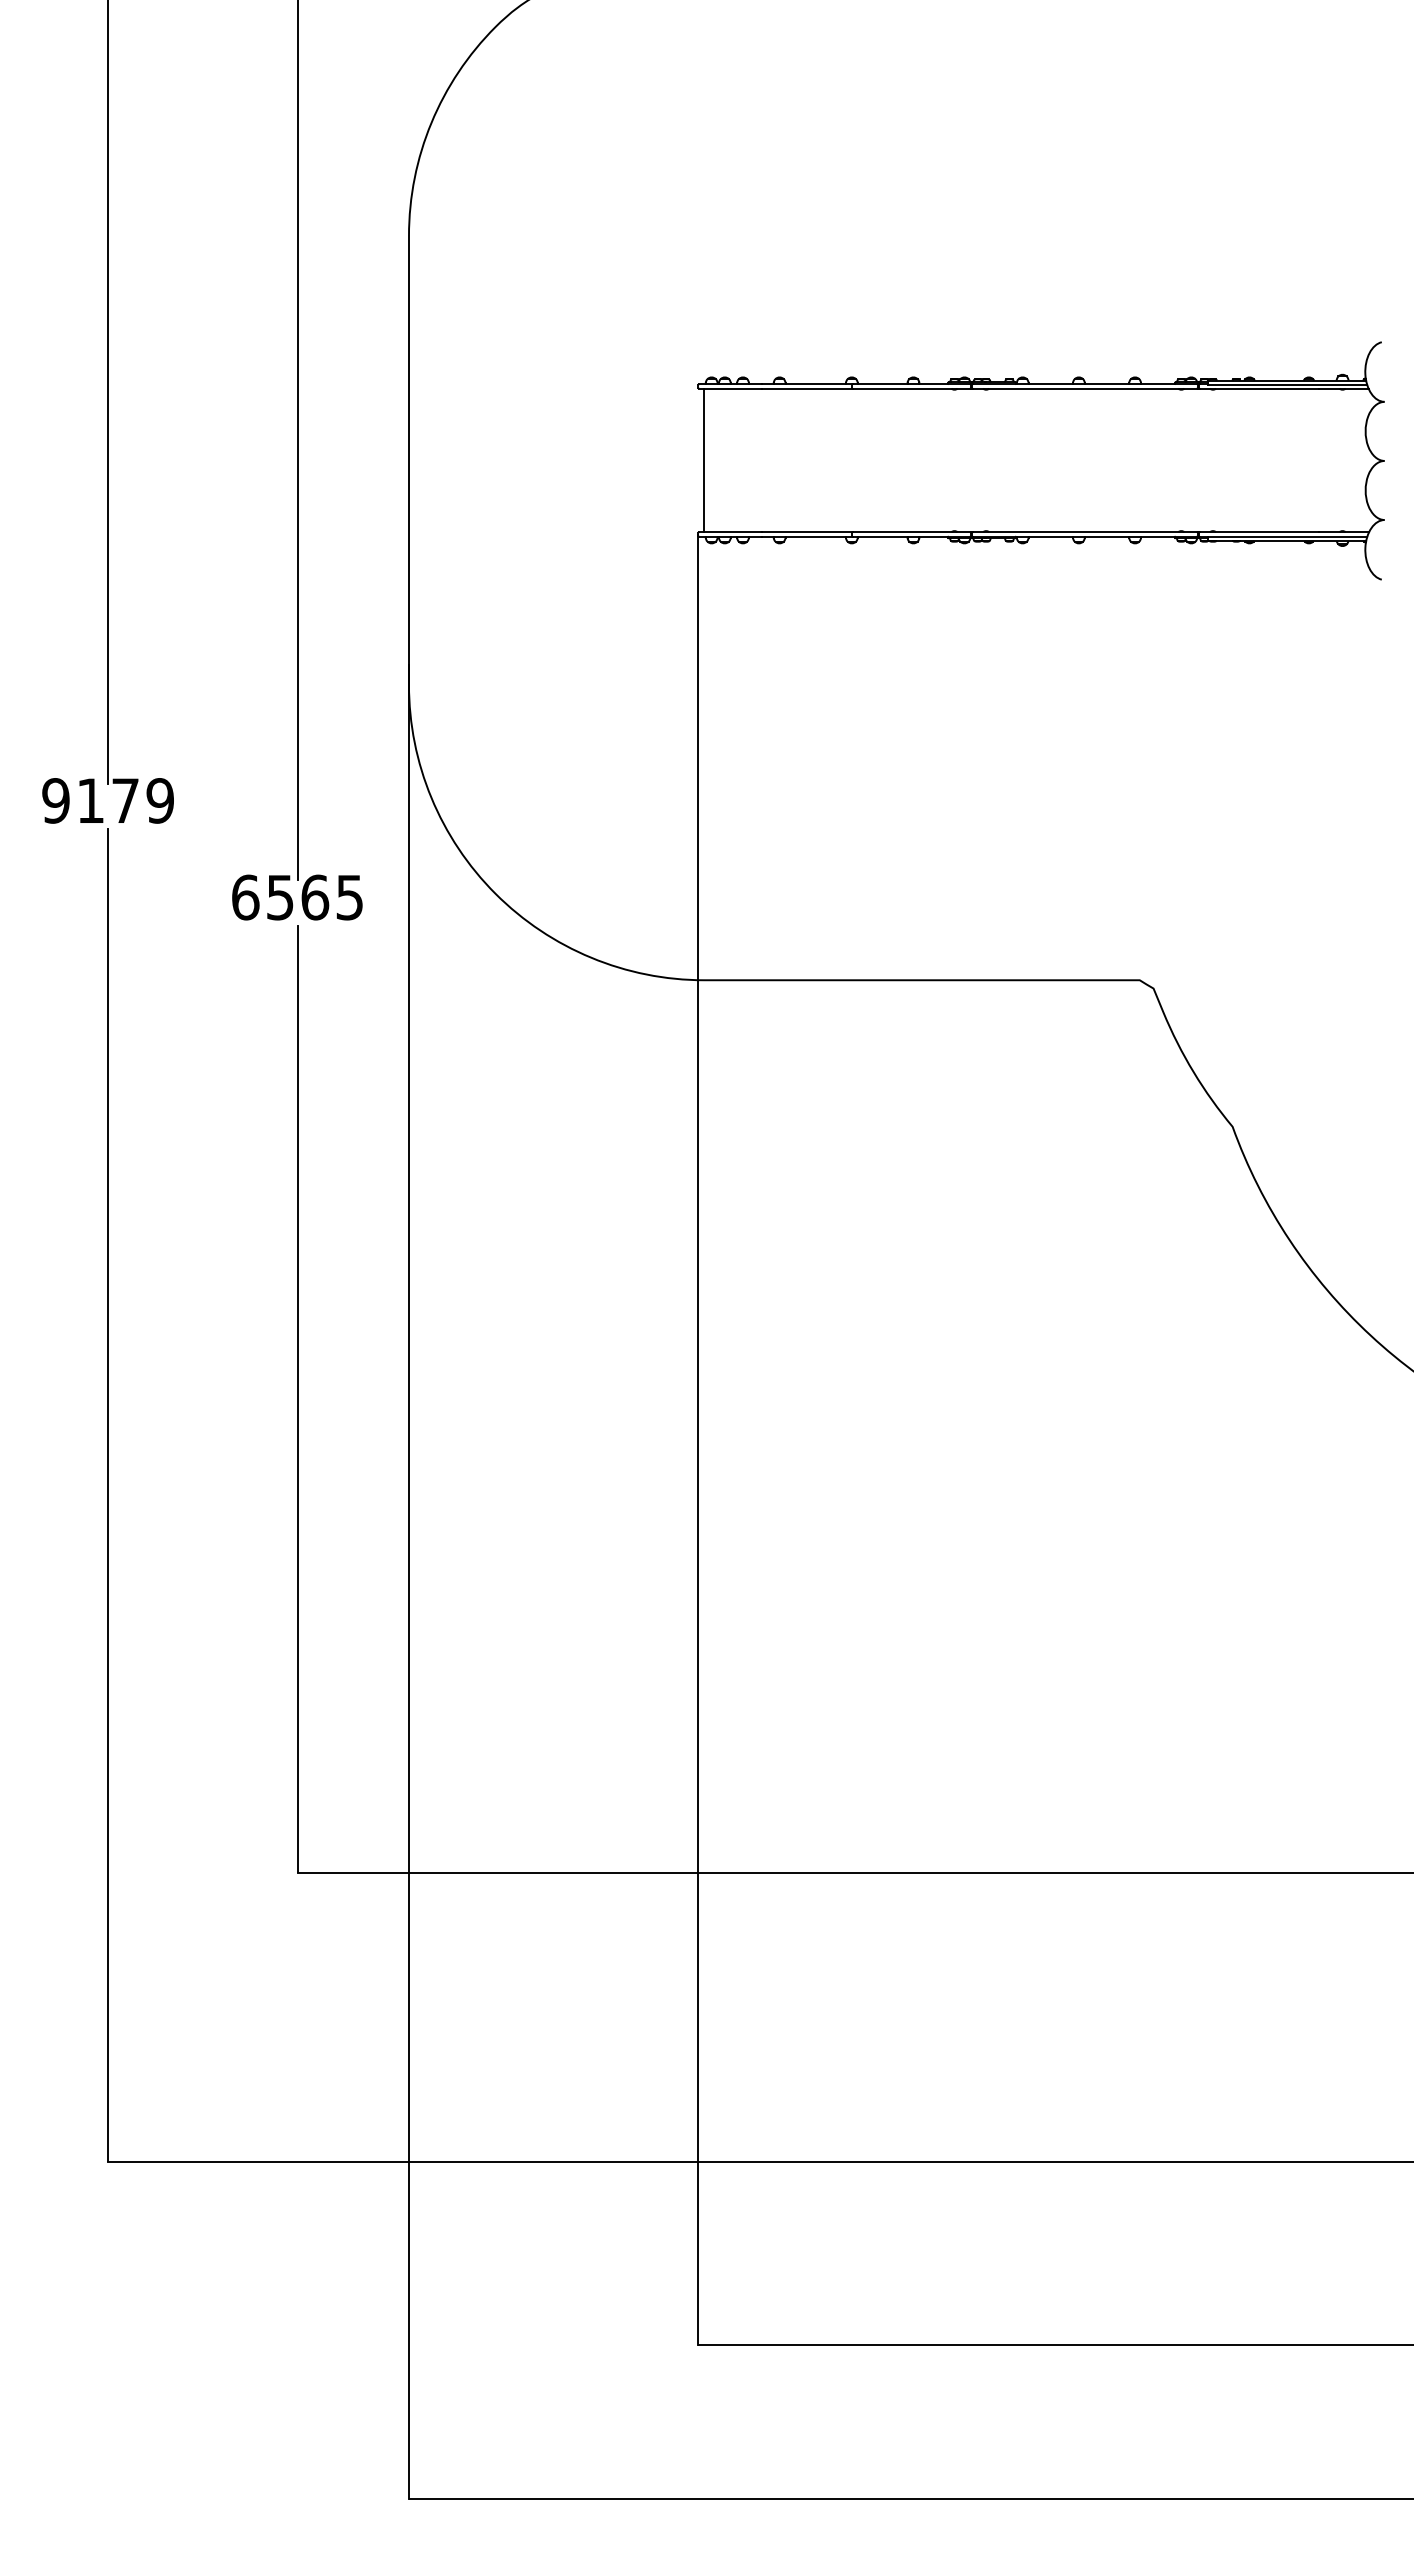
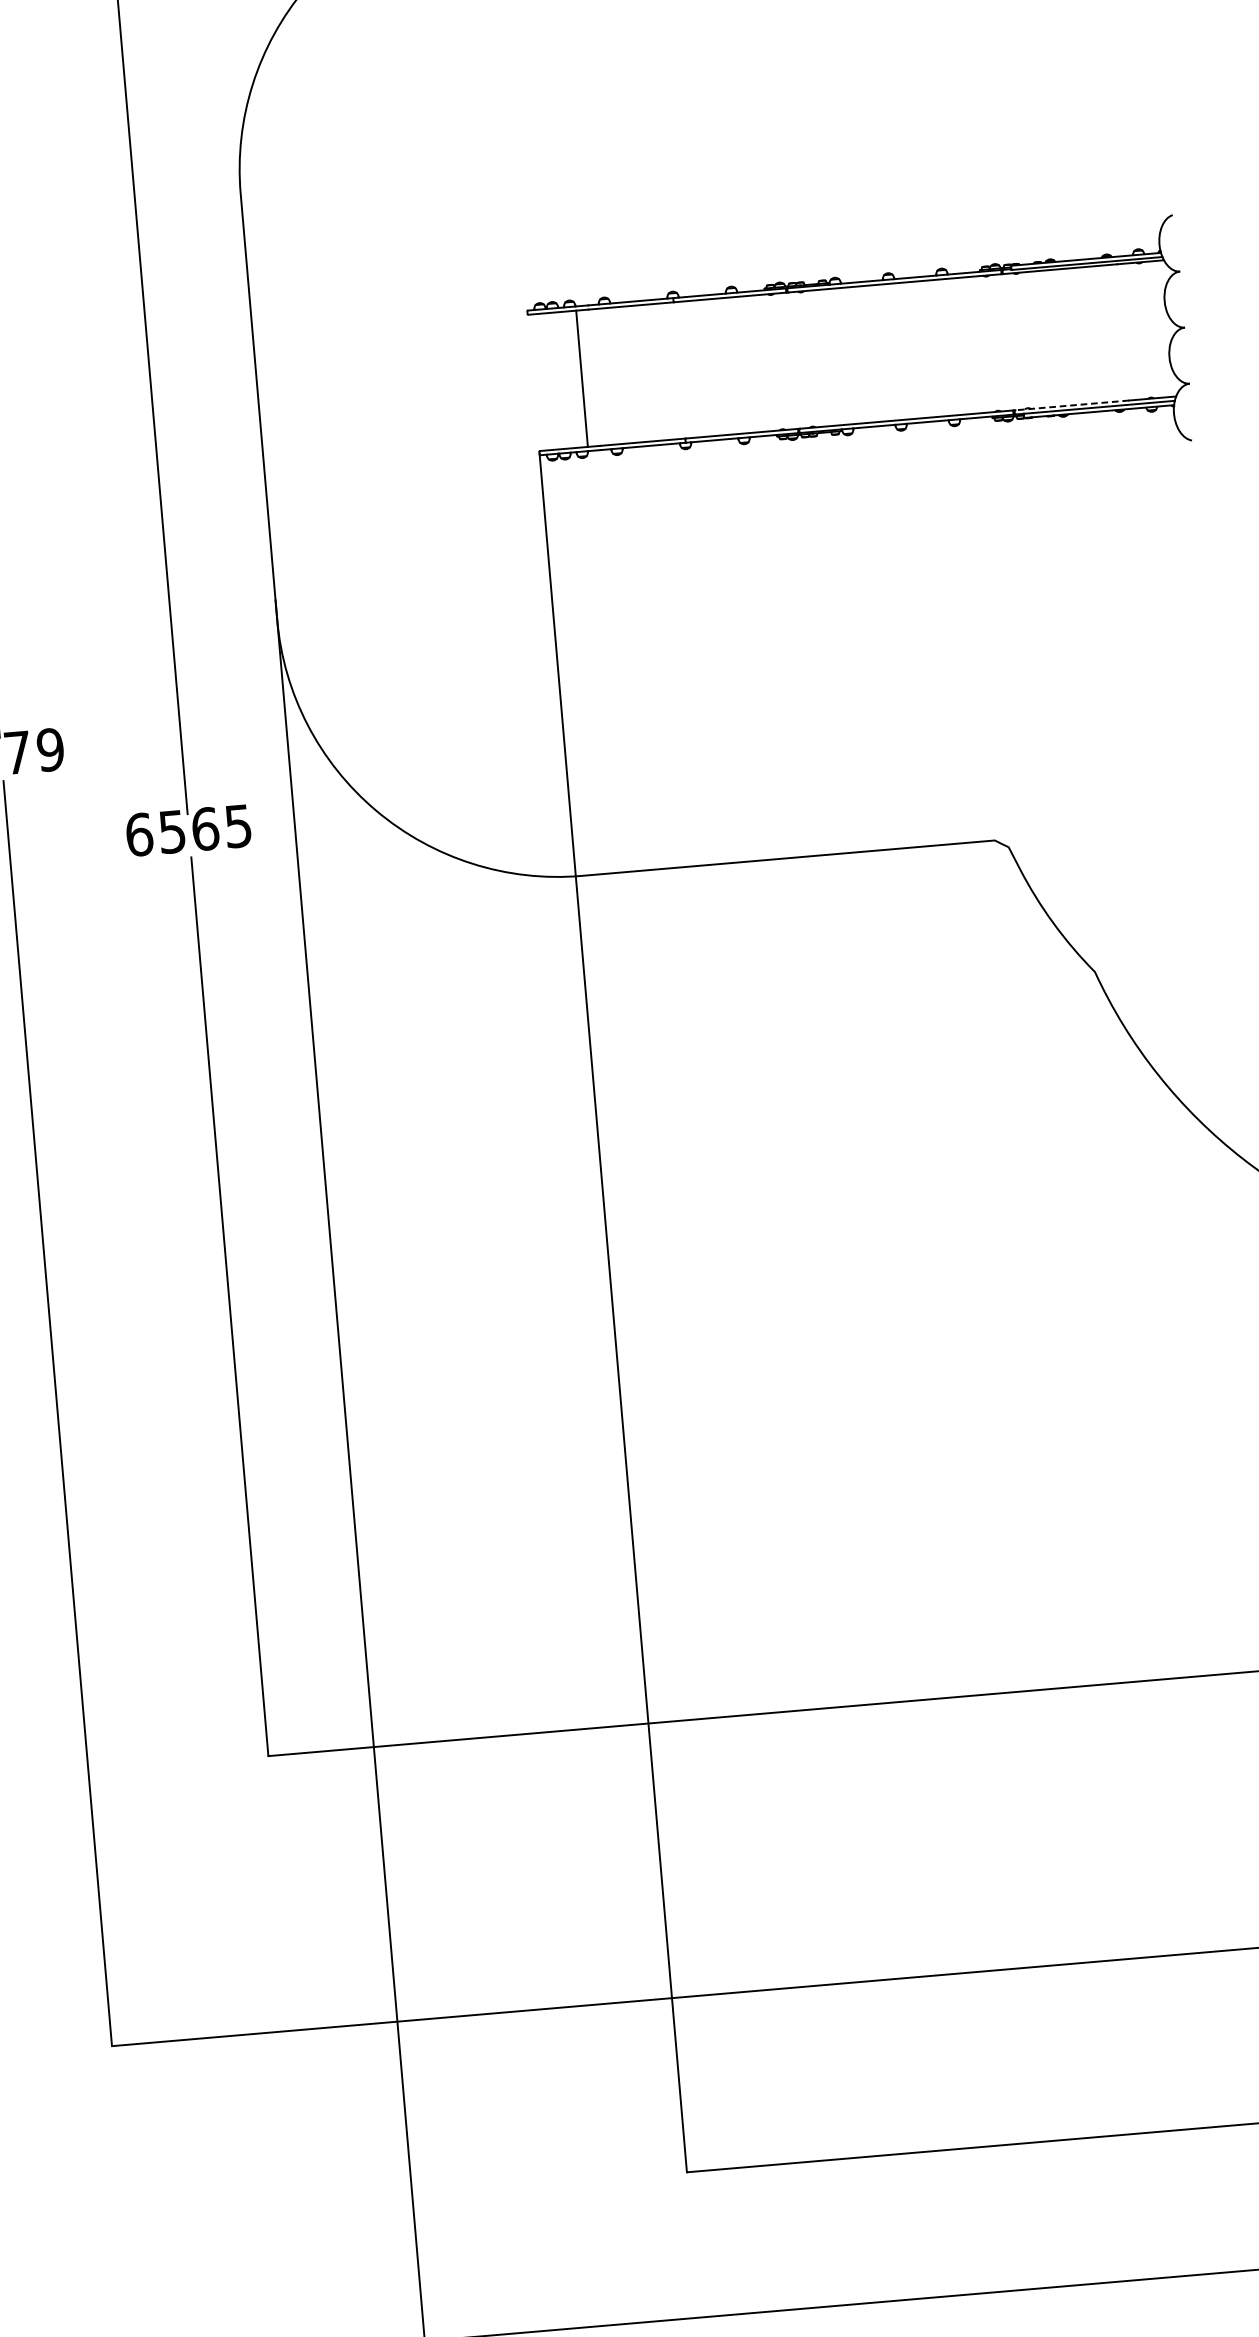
line: (704, 460) -> (582, 378), moved
line: (1259, 532) -> (1072, 405), solid -> dashed

